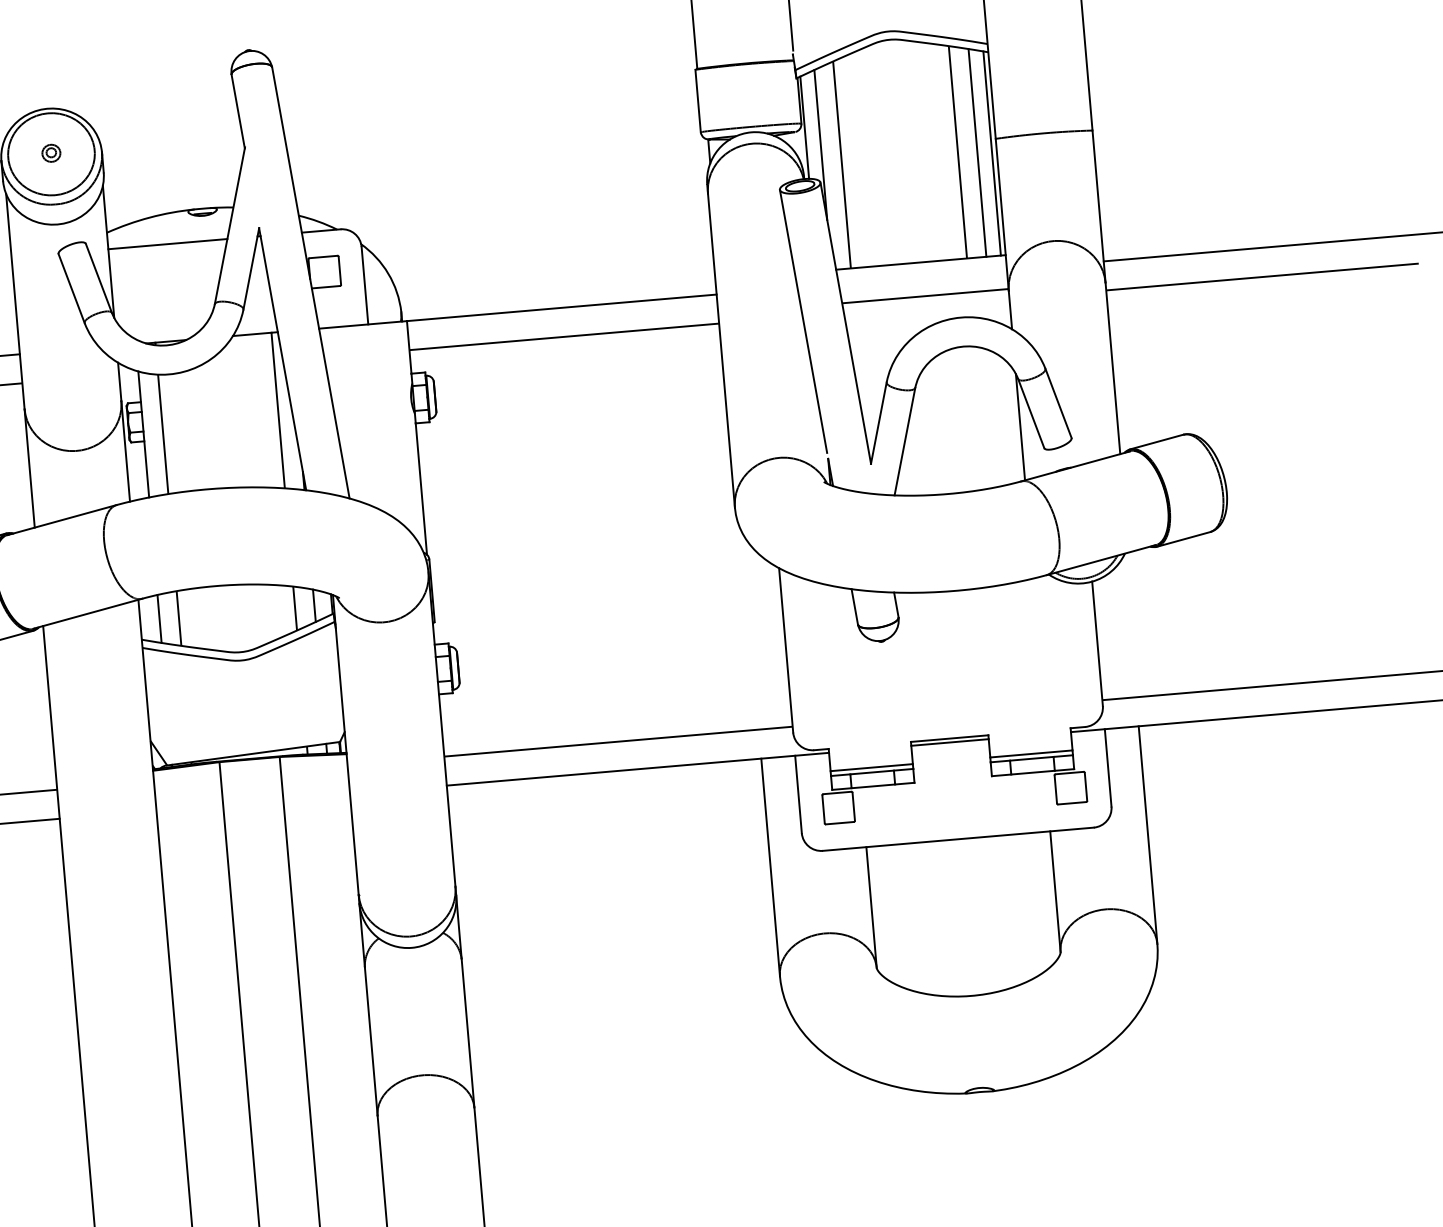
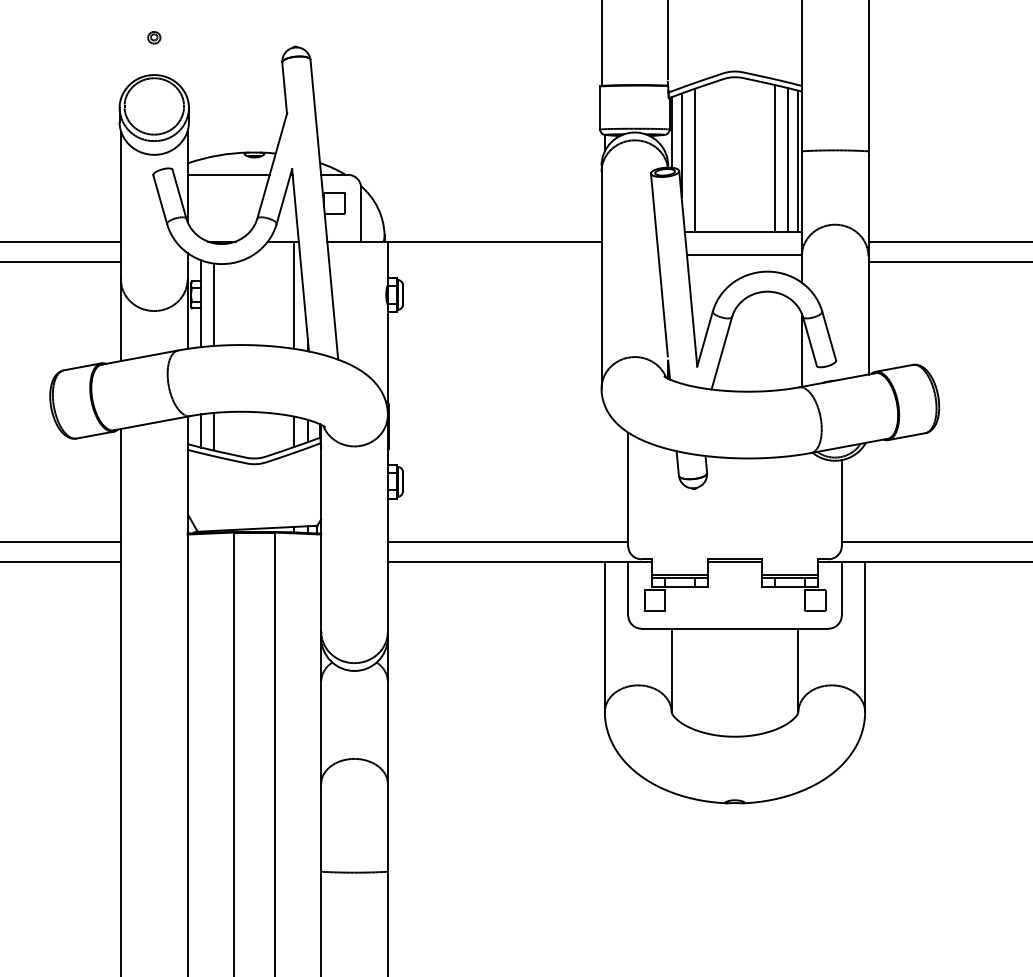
part: (51, 152) -> (154, 37), moved
line: (563, 336) -> (494, 261), removed

